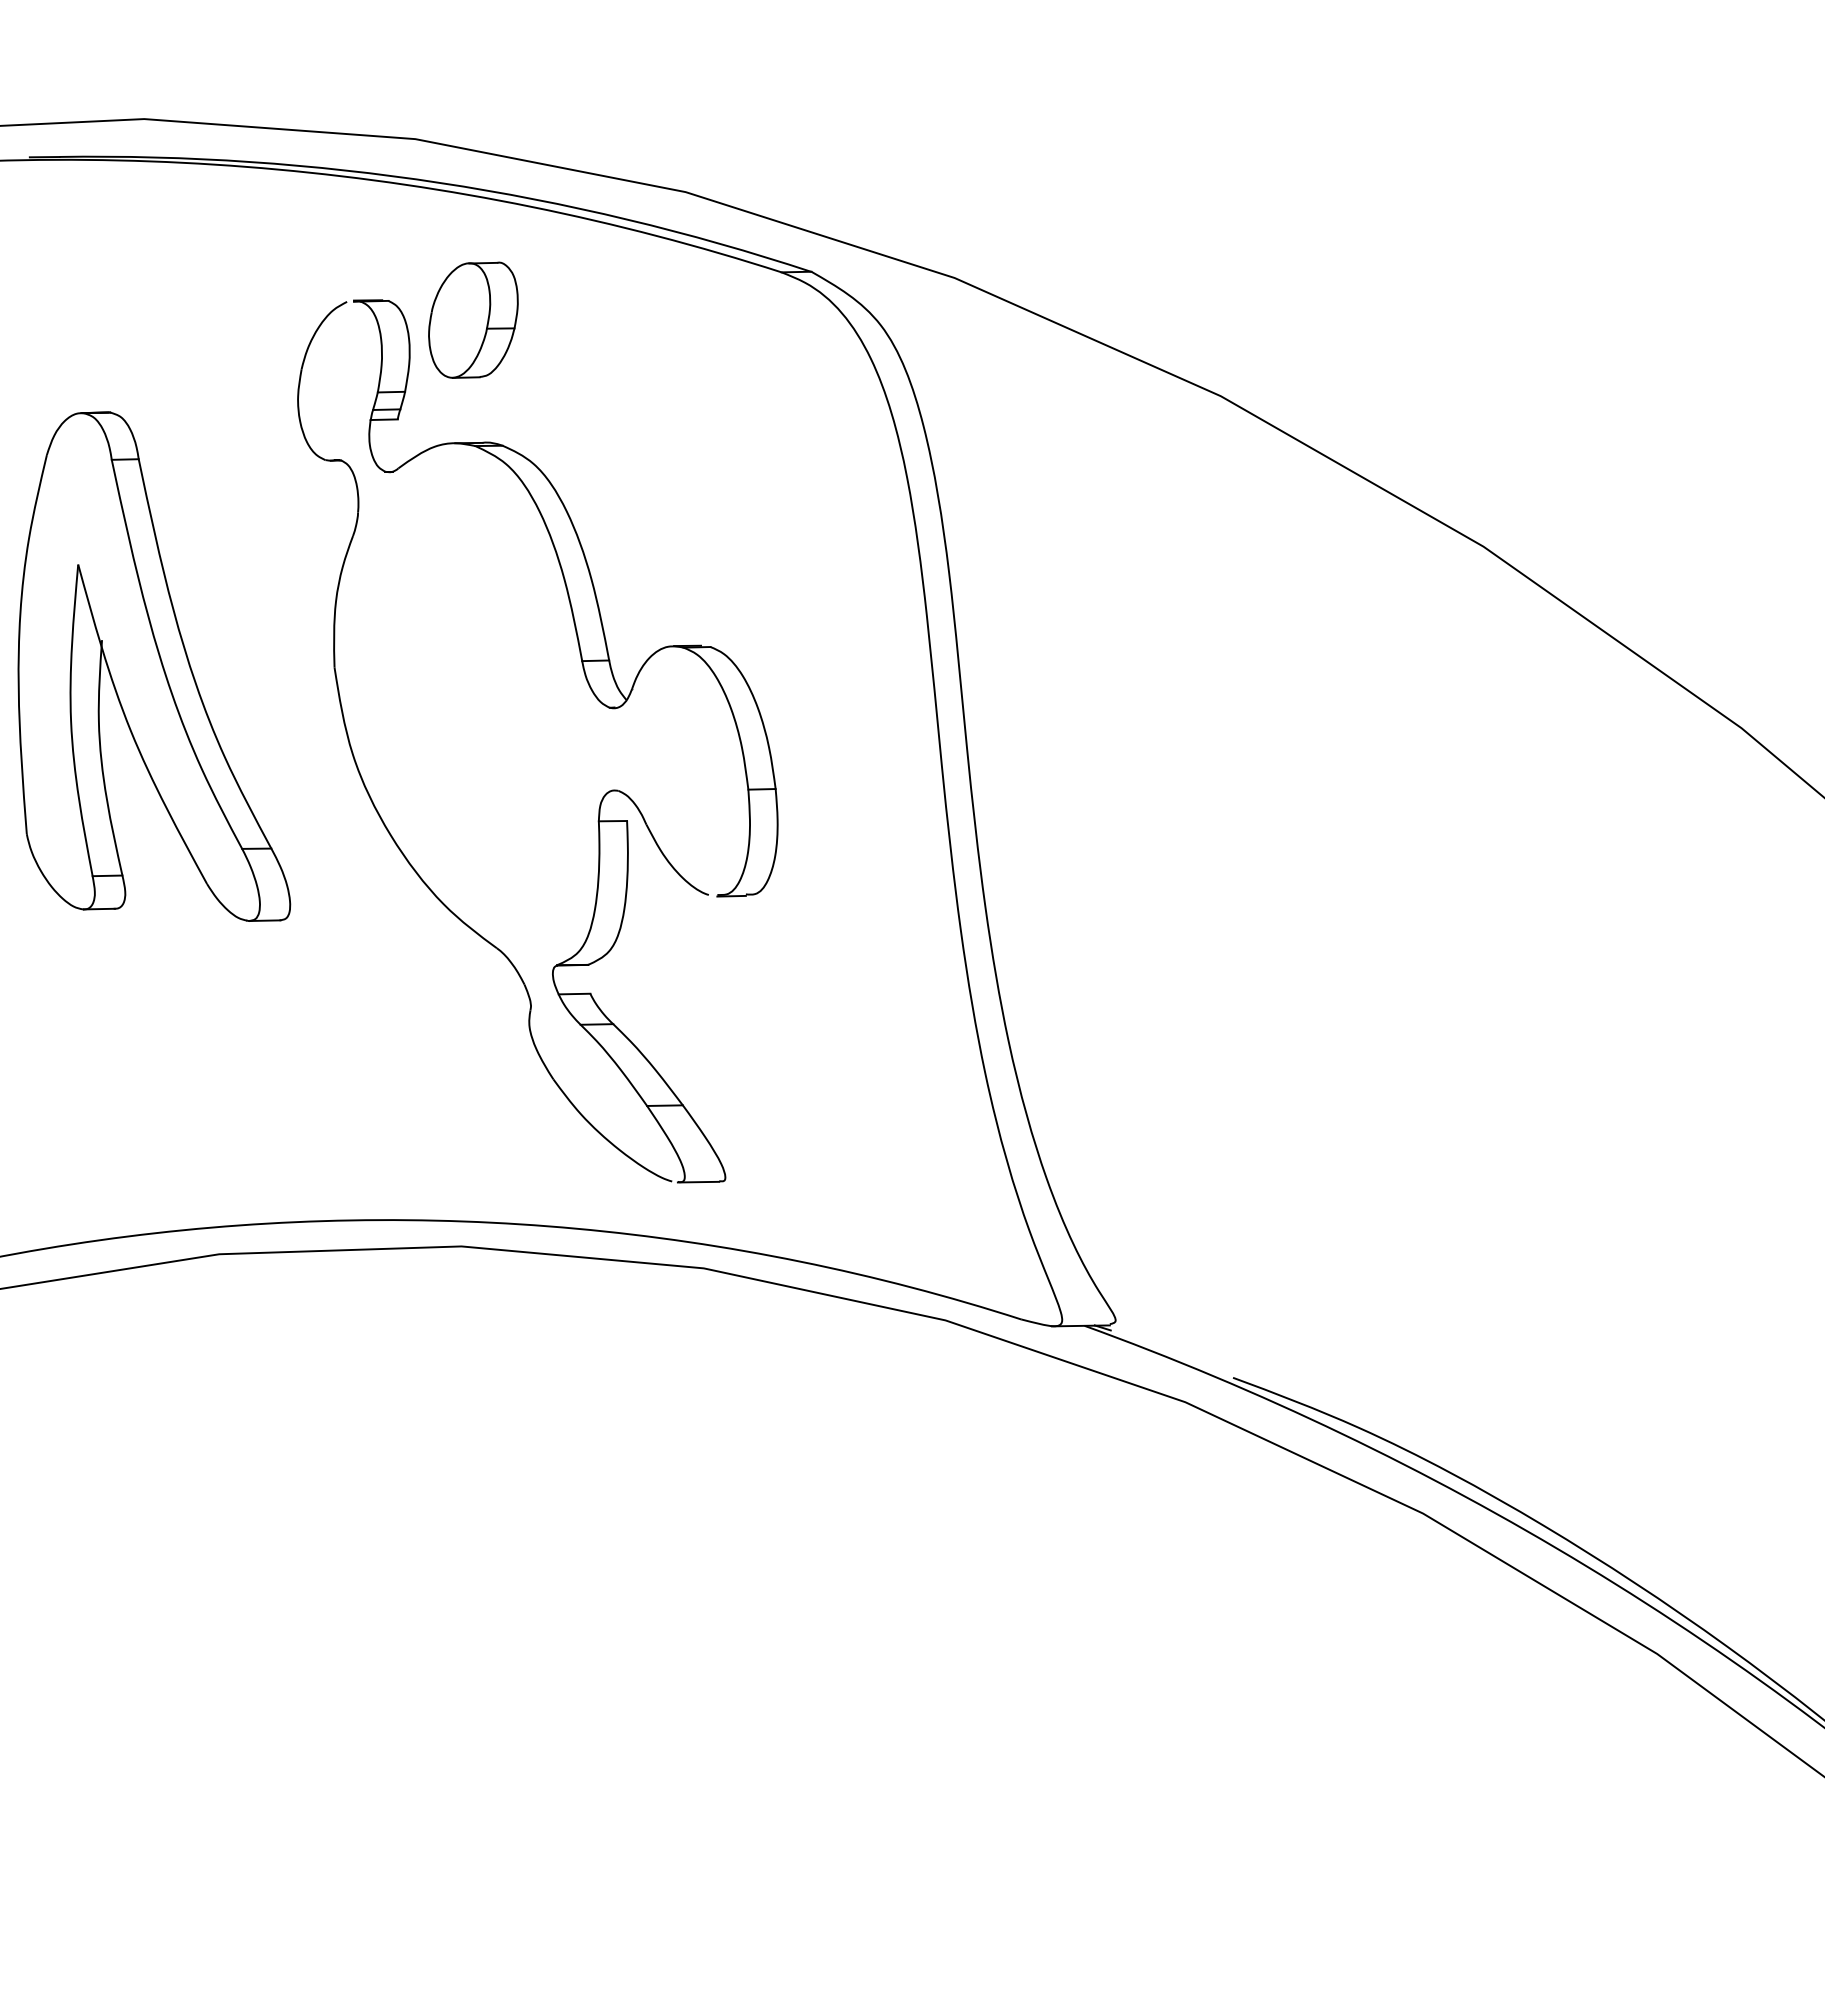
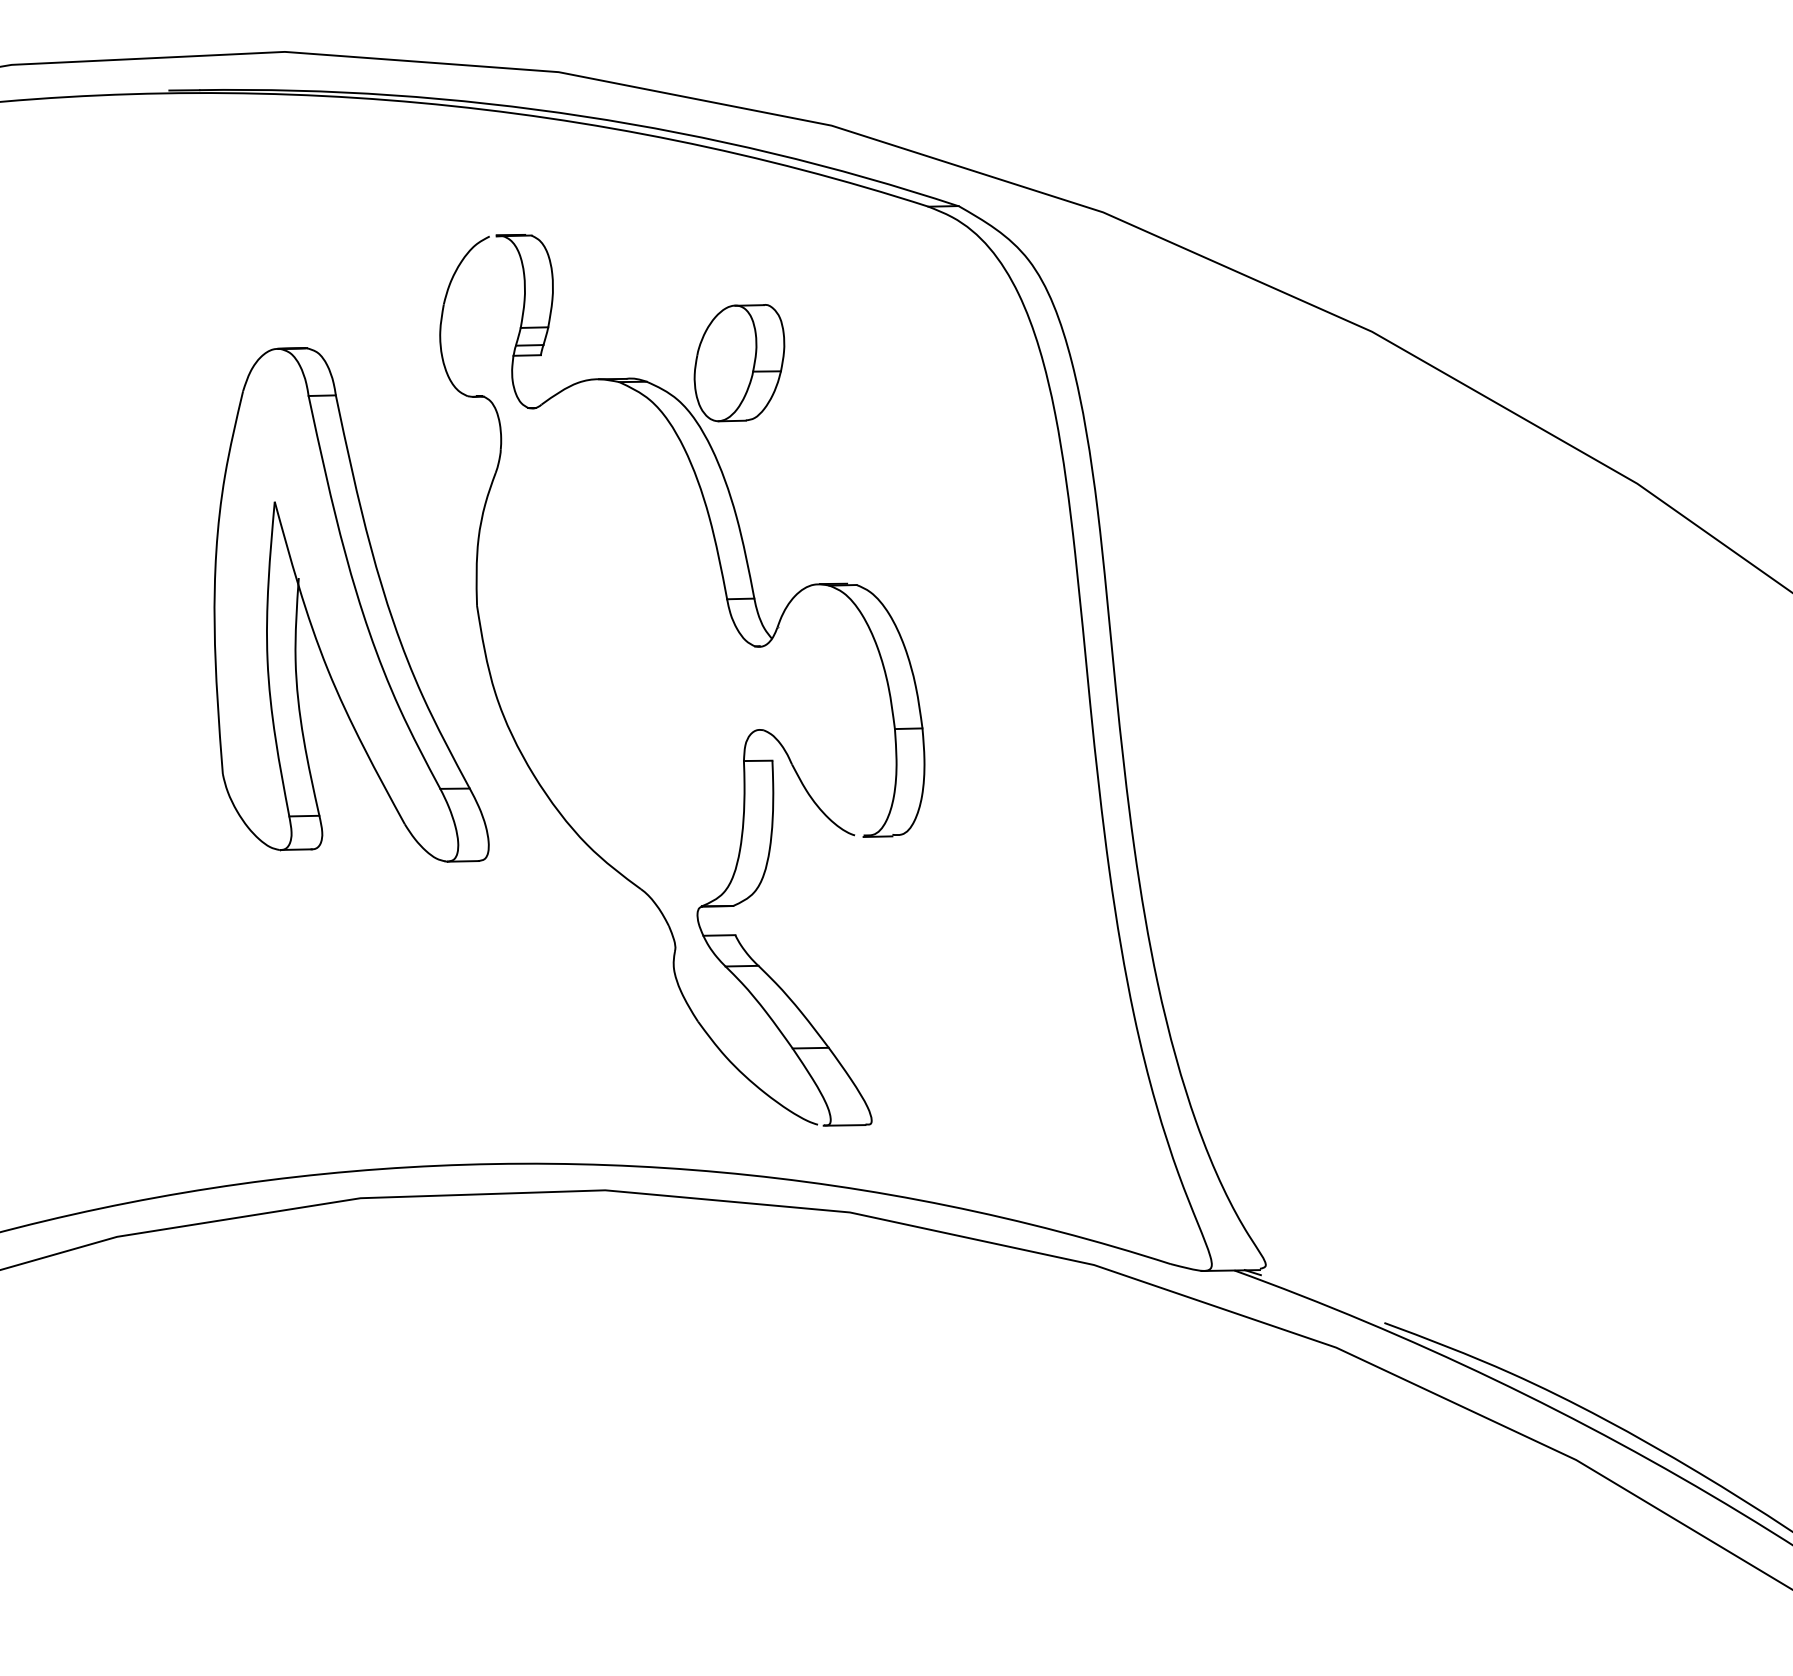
part: (473, 319) -> (739, 362), moved
part: (154, 666) -> (351, 604), moved

